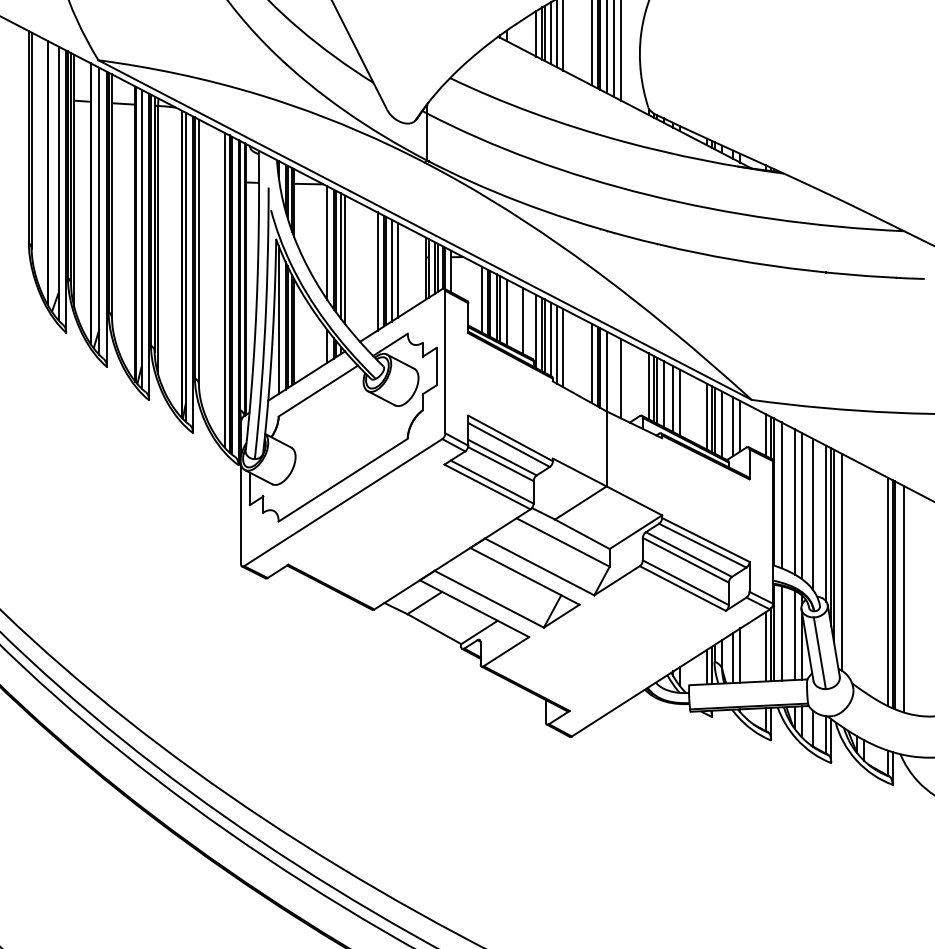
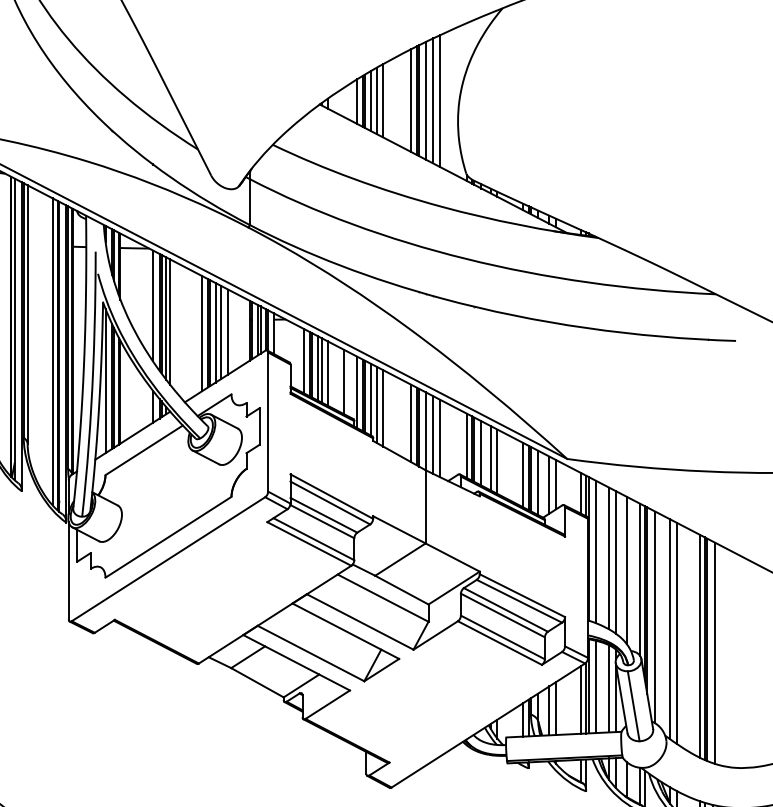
line: (404, 269) -> (228, 331), added
line: (614, 375) -> (433, 435), added
line: (857, 574) -> (670, 629), added
line: (864, 578) -> (677, 633), added

